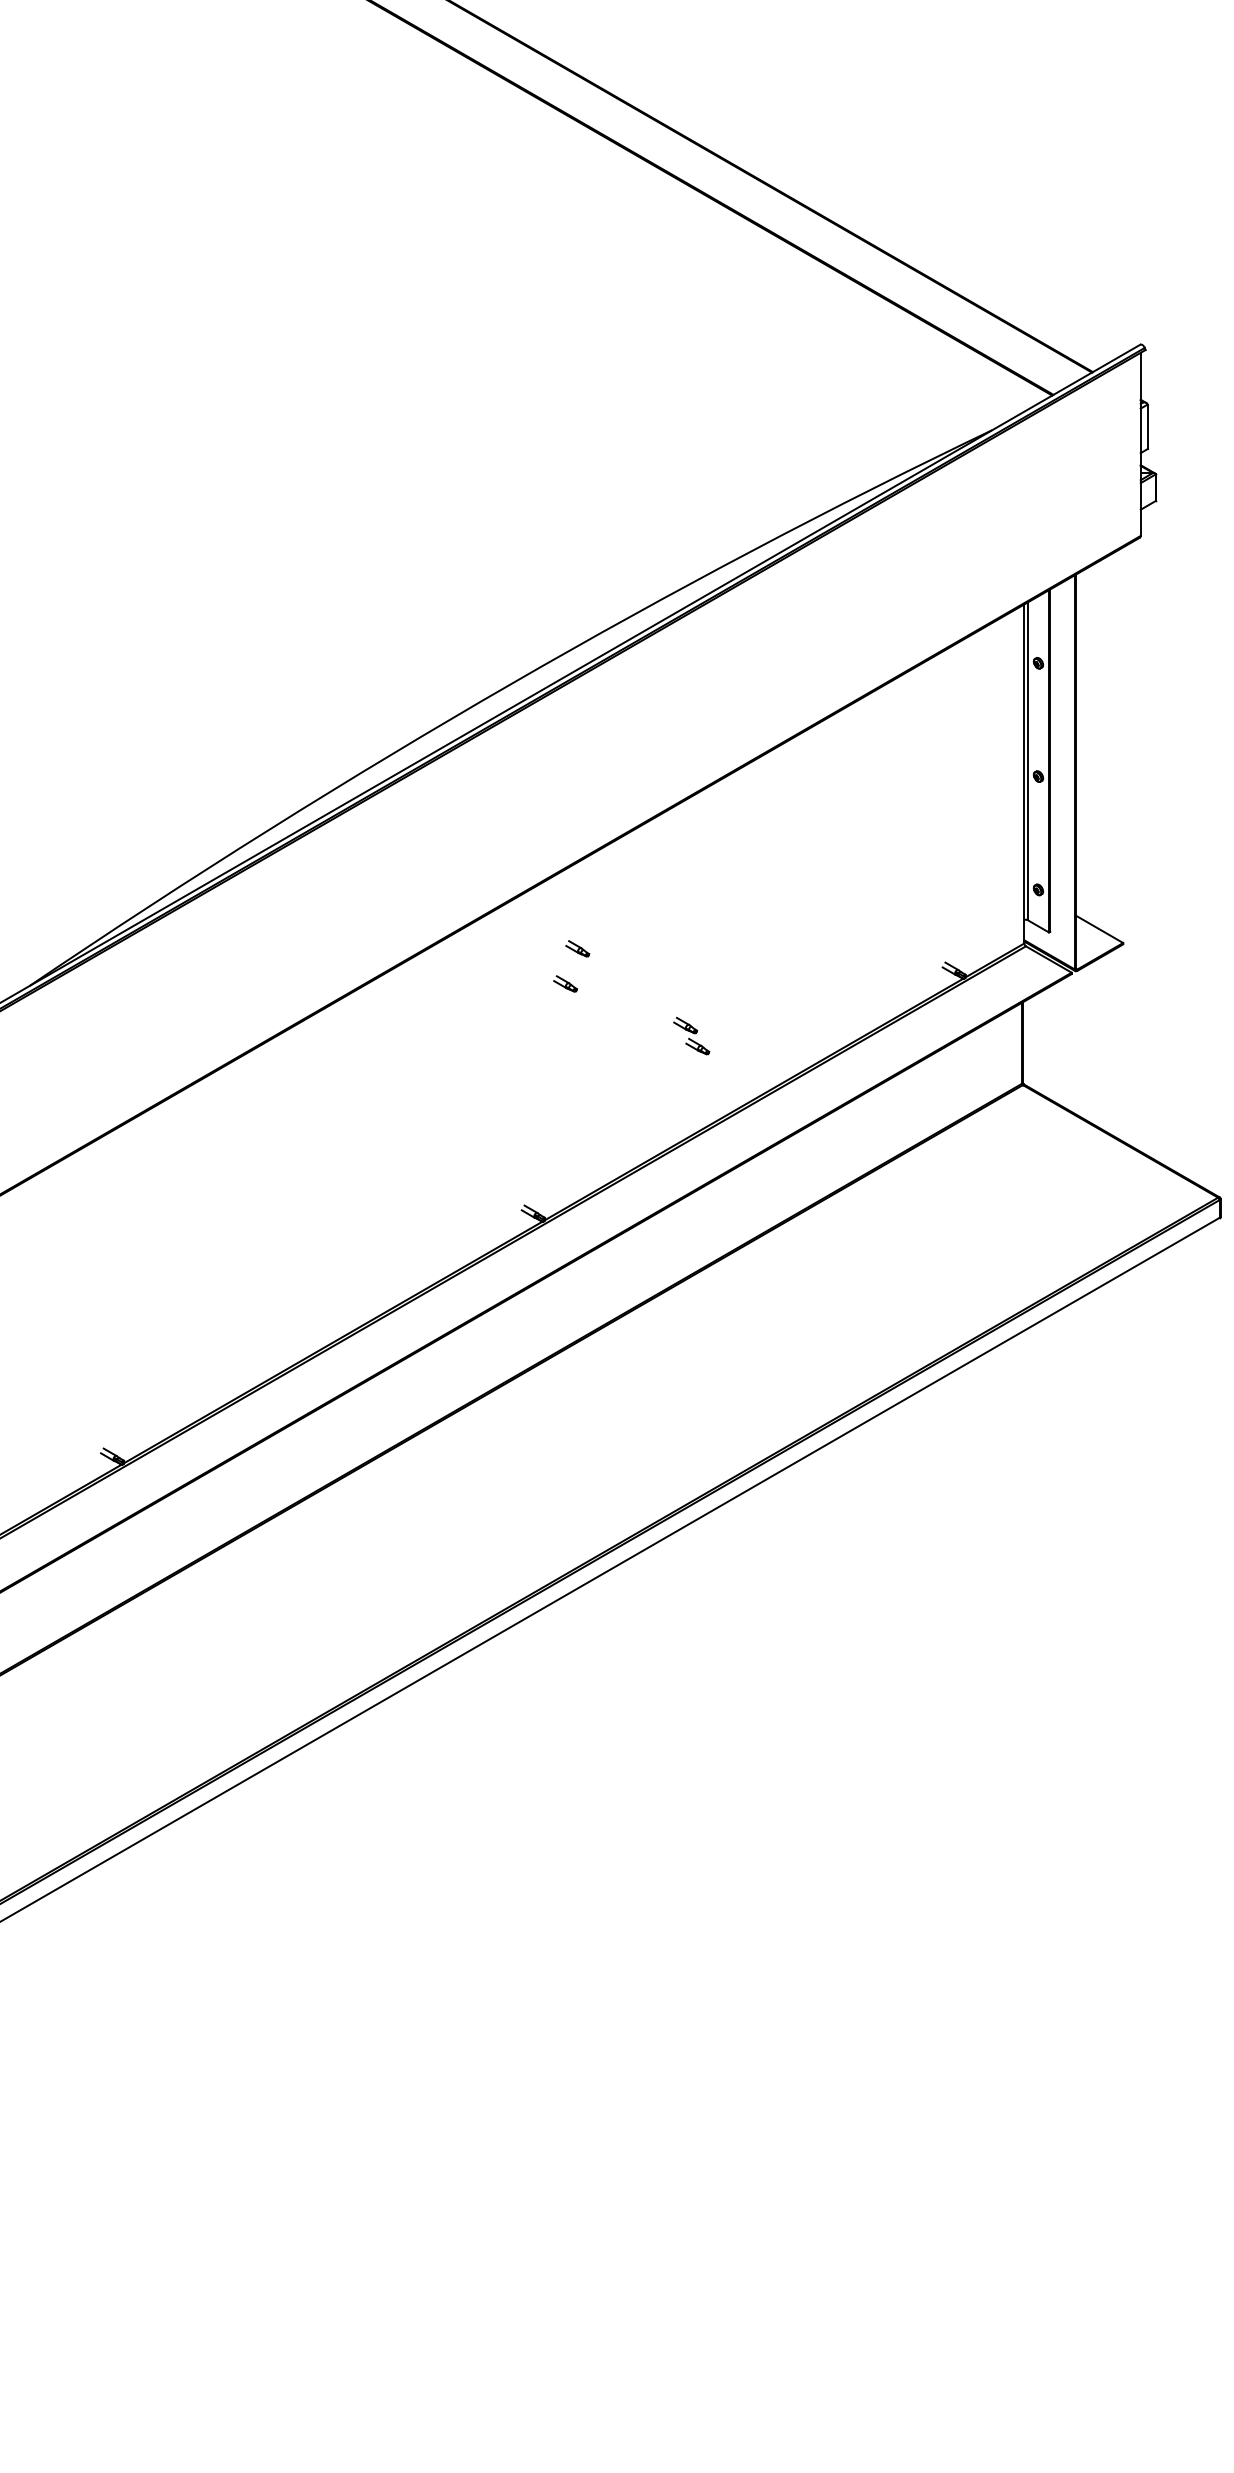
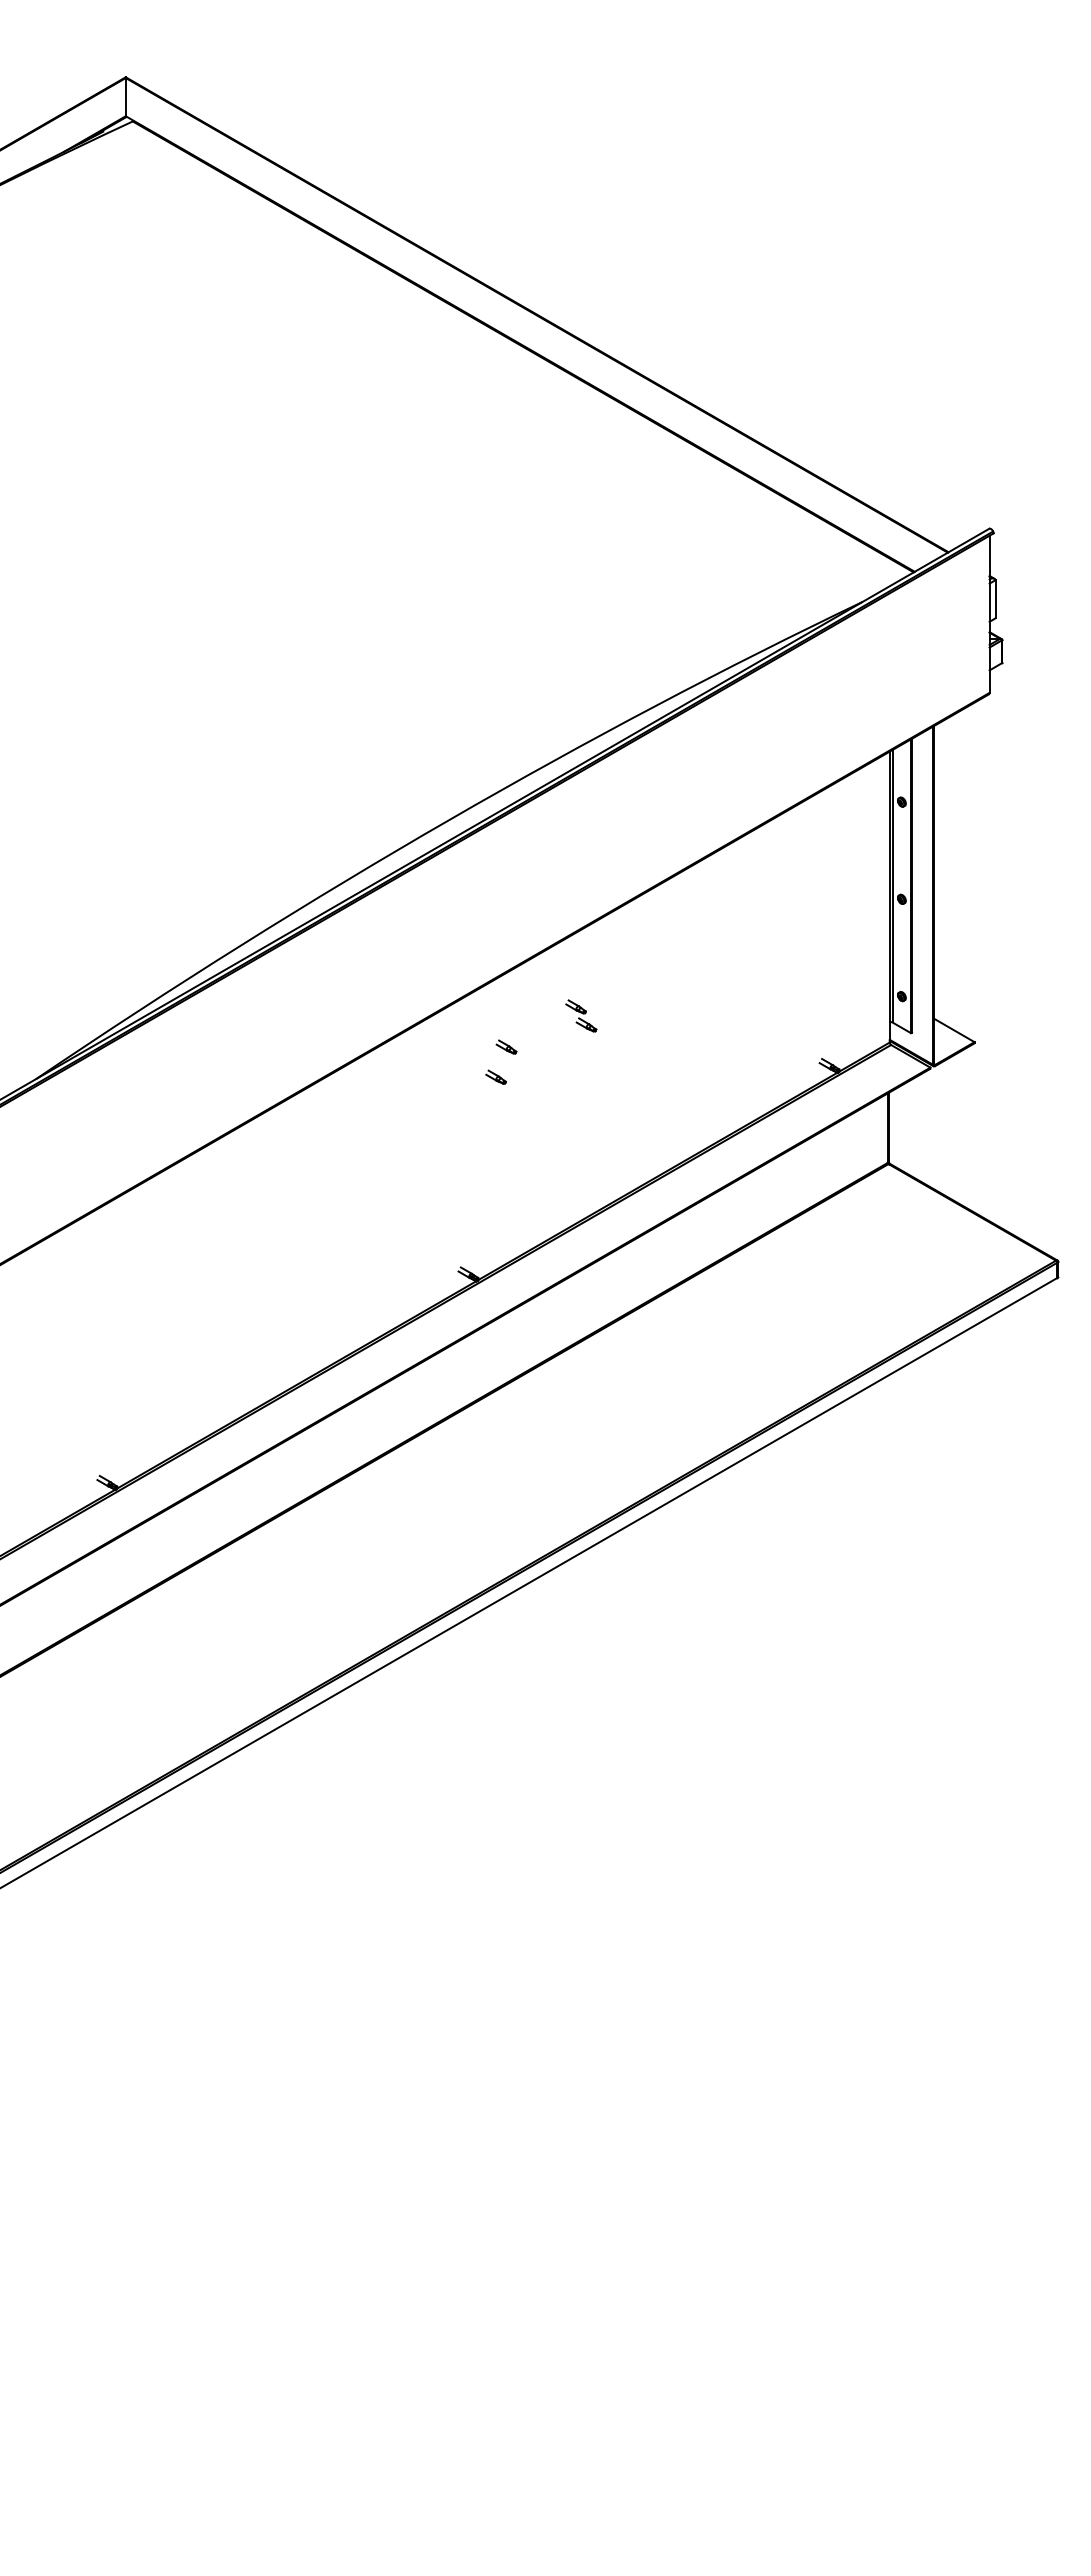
part: (691, 1035) -> (581, 1015), moved

